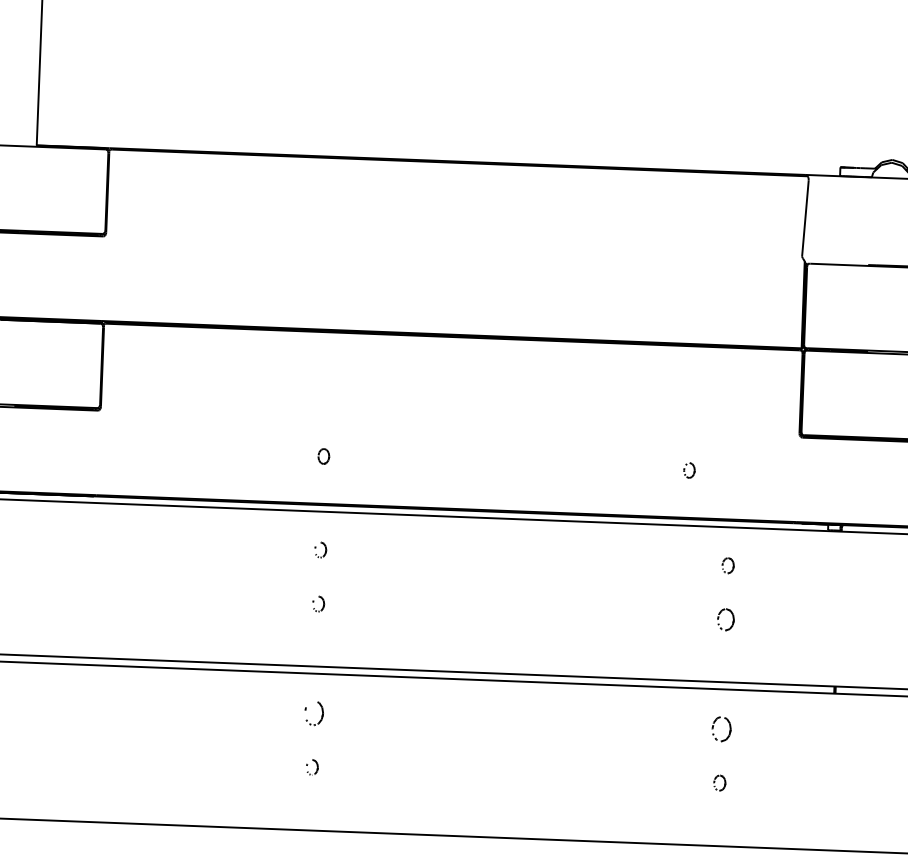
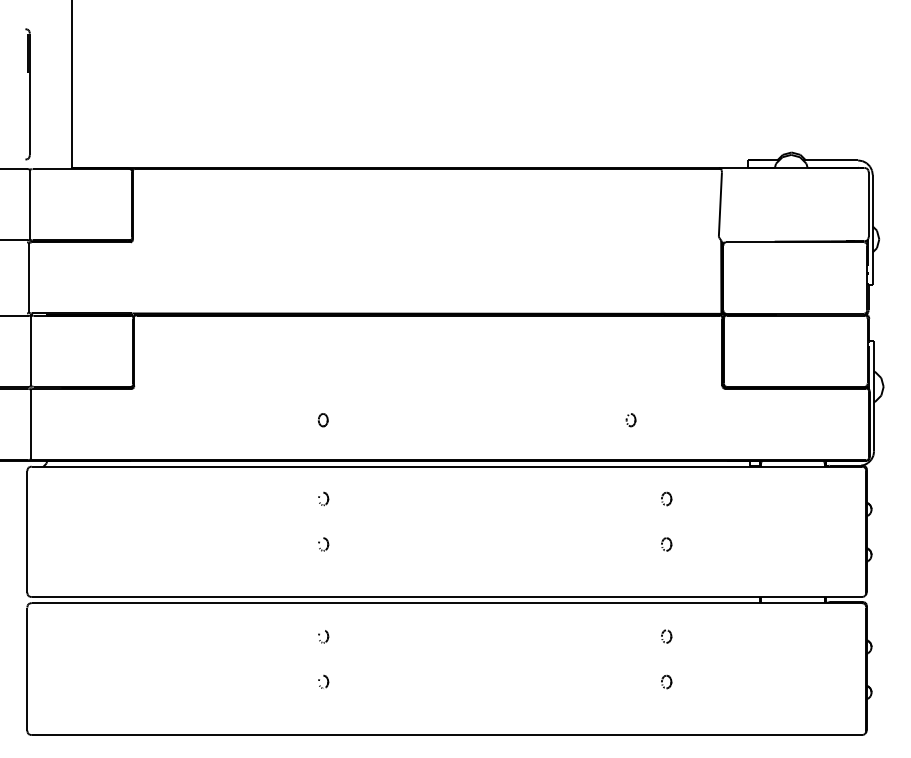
part: (725, 619) -> (666, 544), size x0.71
part: (314, 713) -> (323, 636), size x0.62
part: (721, 729) -> (666, 636), size x0.62

